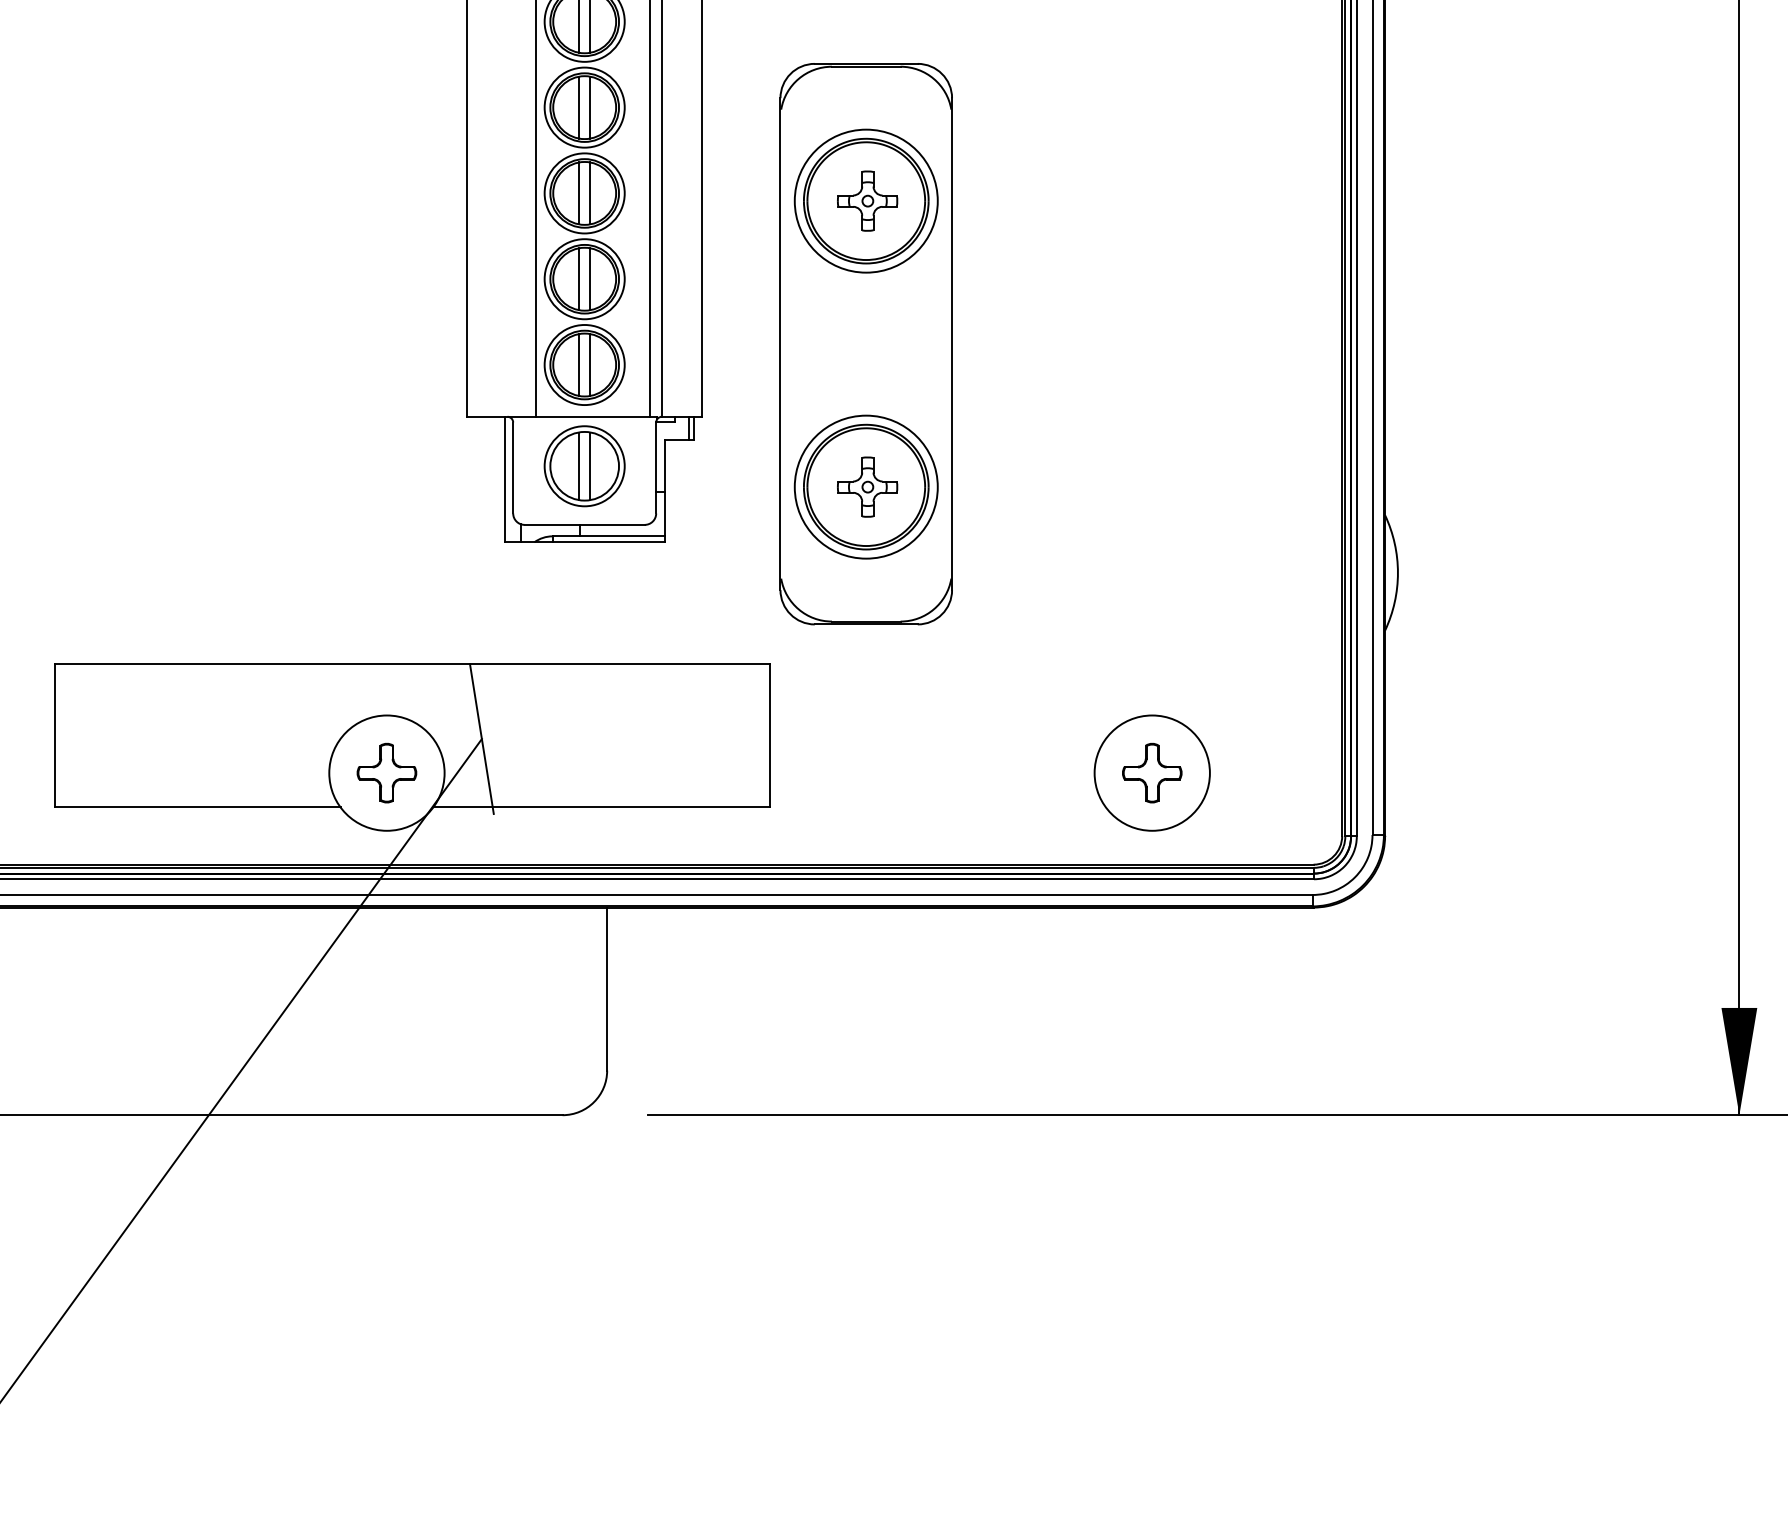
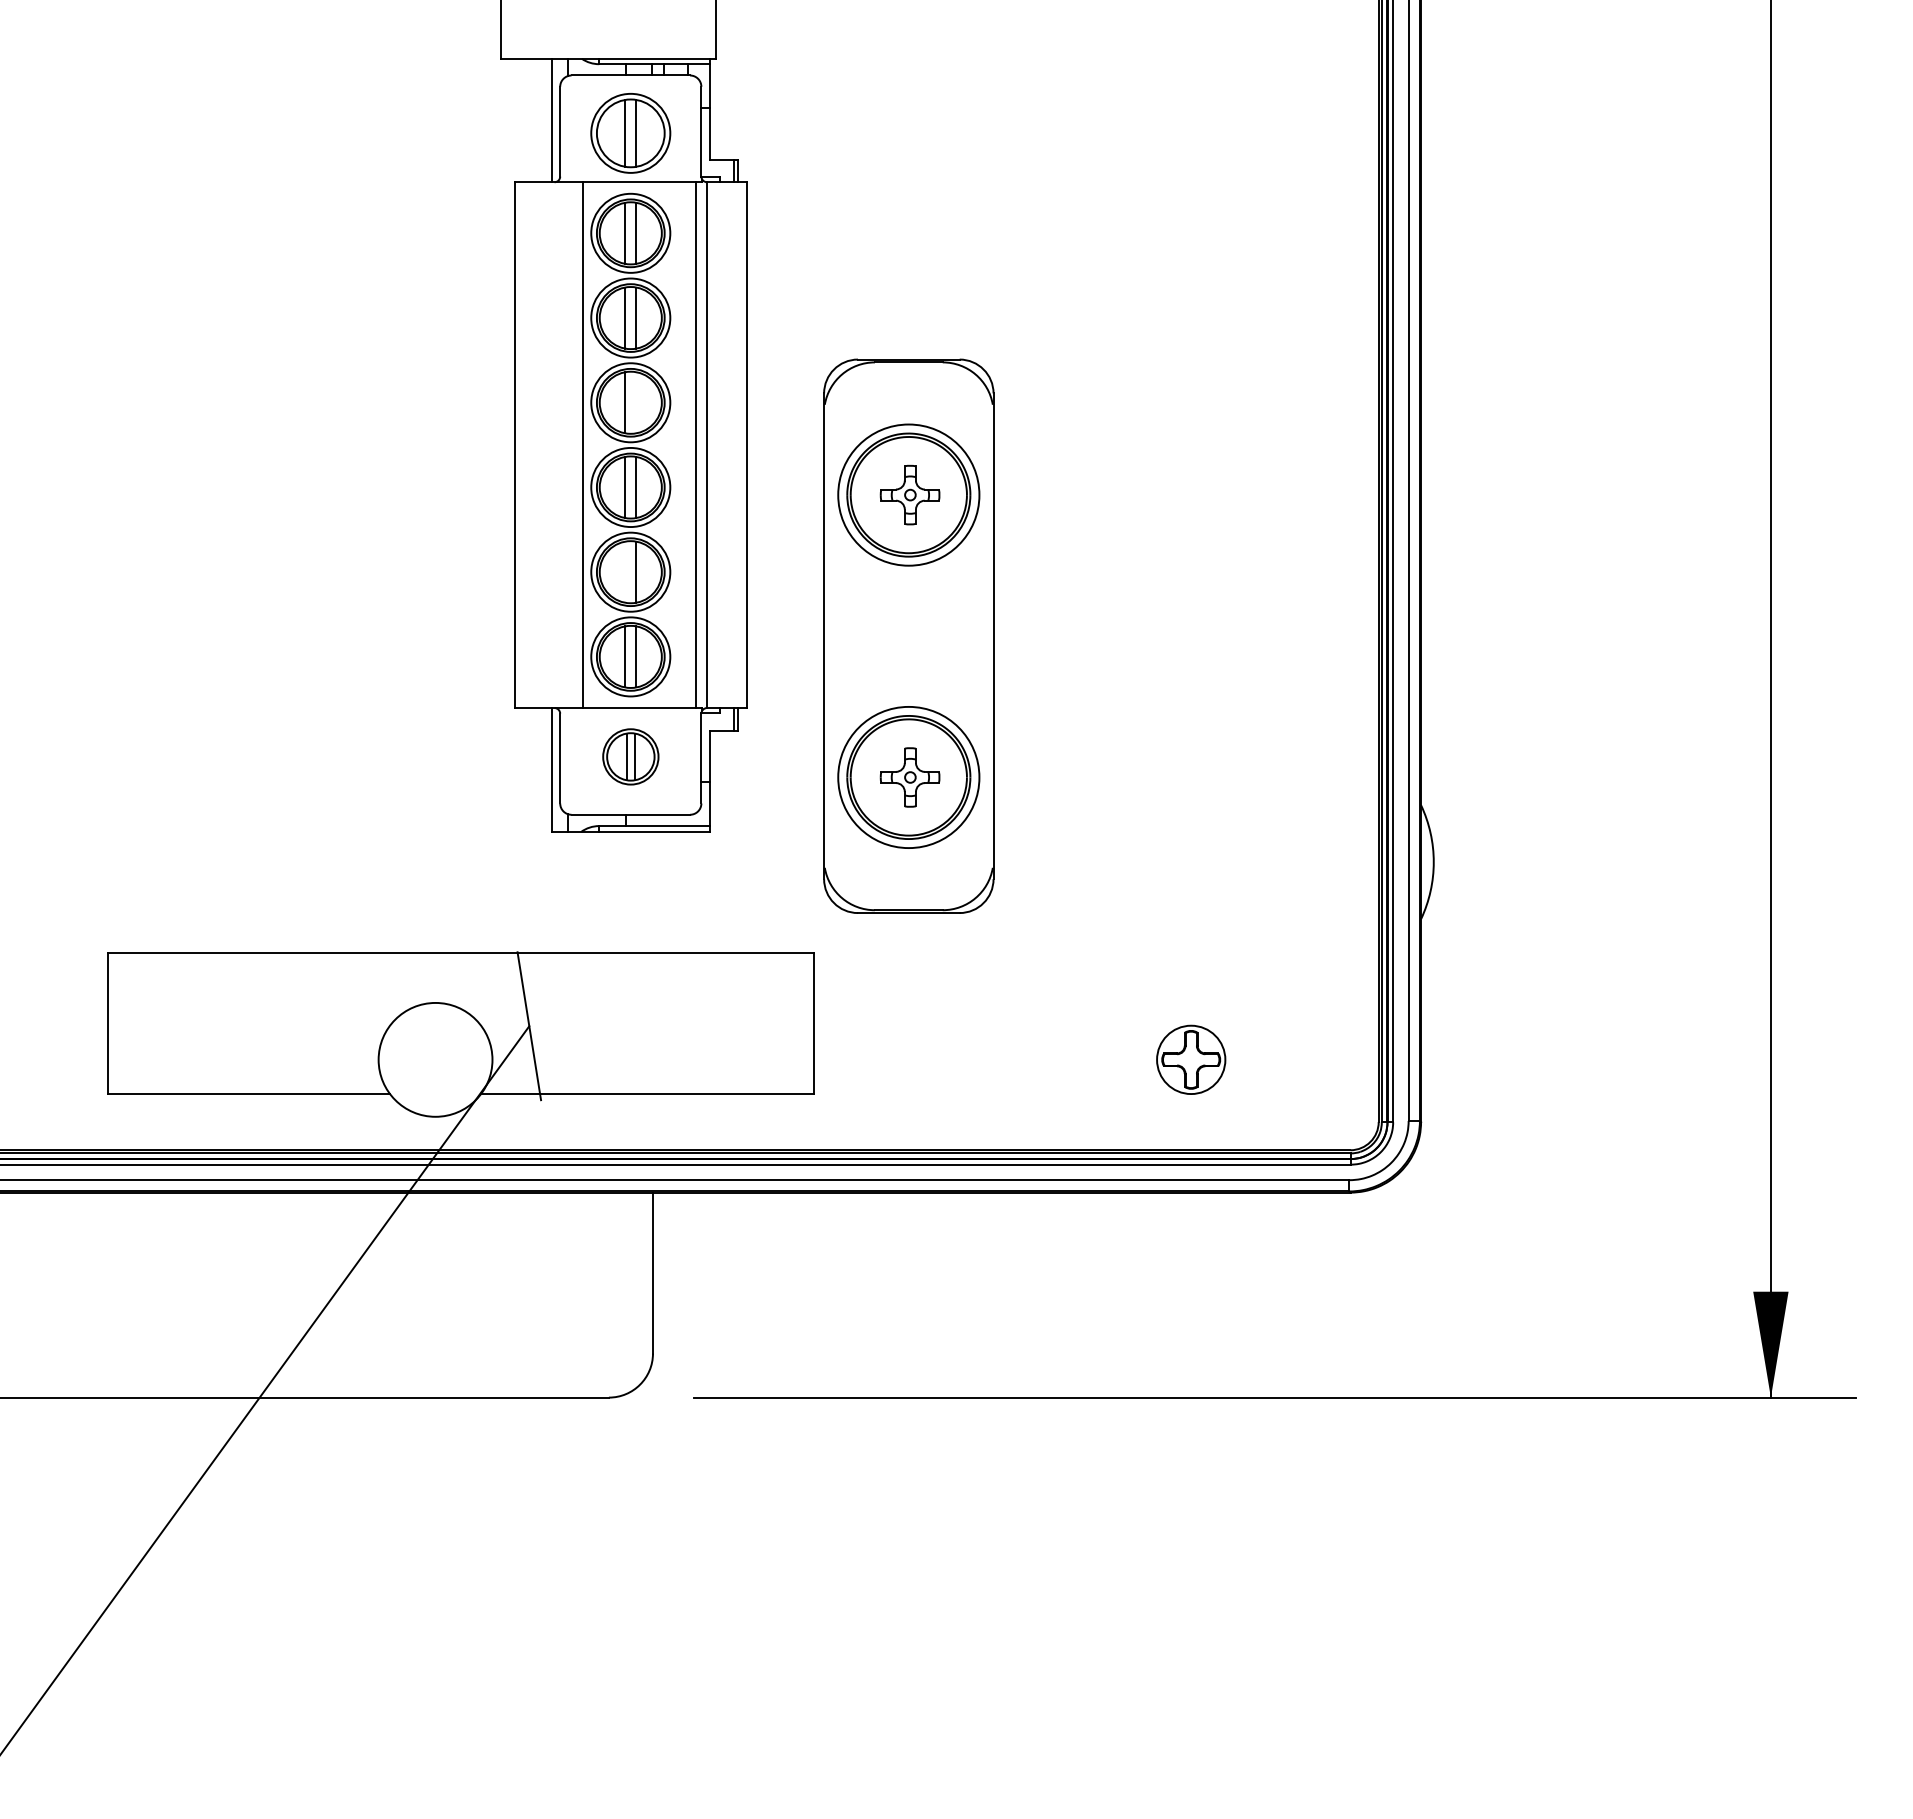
line: (590, 107) -> (636, 402), removed
line: (579, 278) -> (625, 571), removed
part: (584, 465) -> (630, 756), size x0.7
part: (386, 772) -> (435, 1059), removed
circle: (1152, 772) -> (1191, 1059), size x0.6

